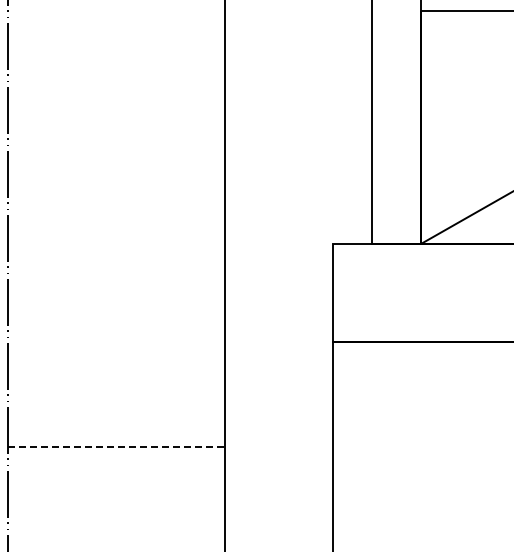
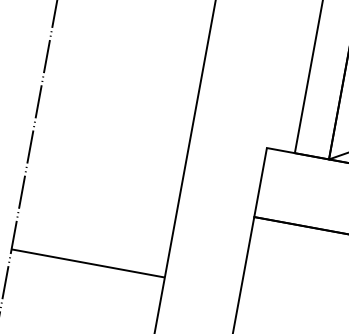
line: (117, 447) -> (88, 263), dashed -> solid

